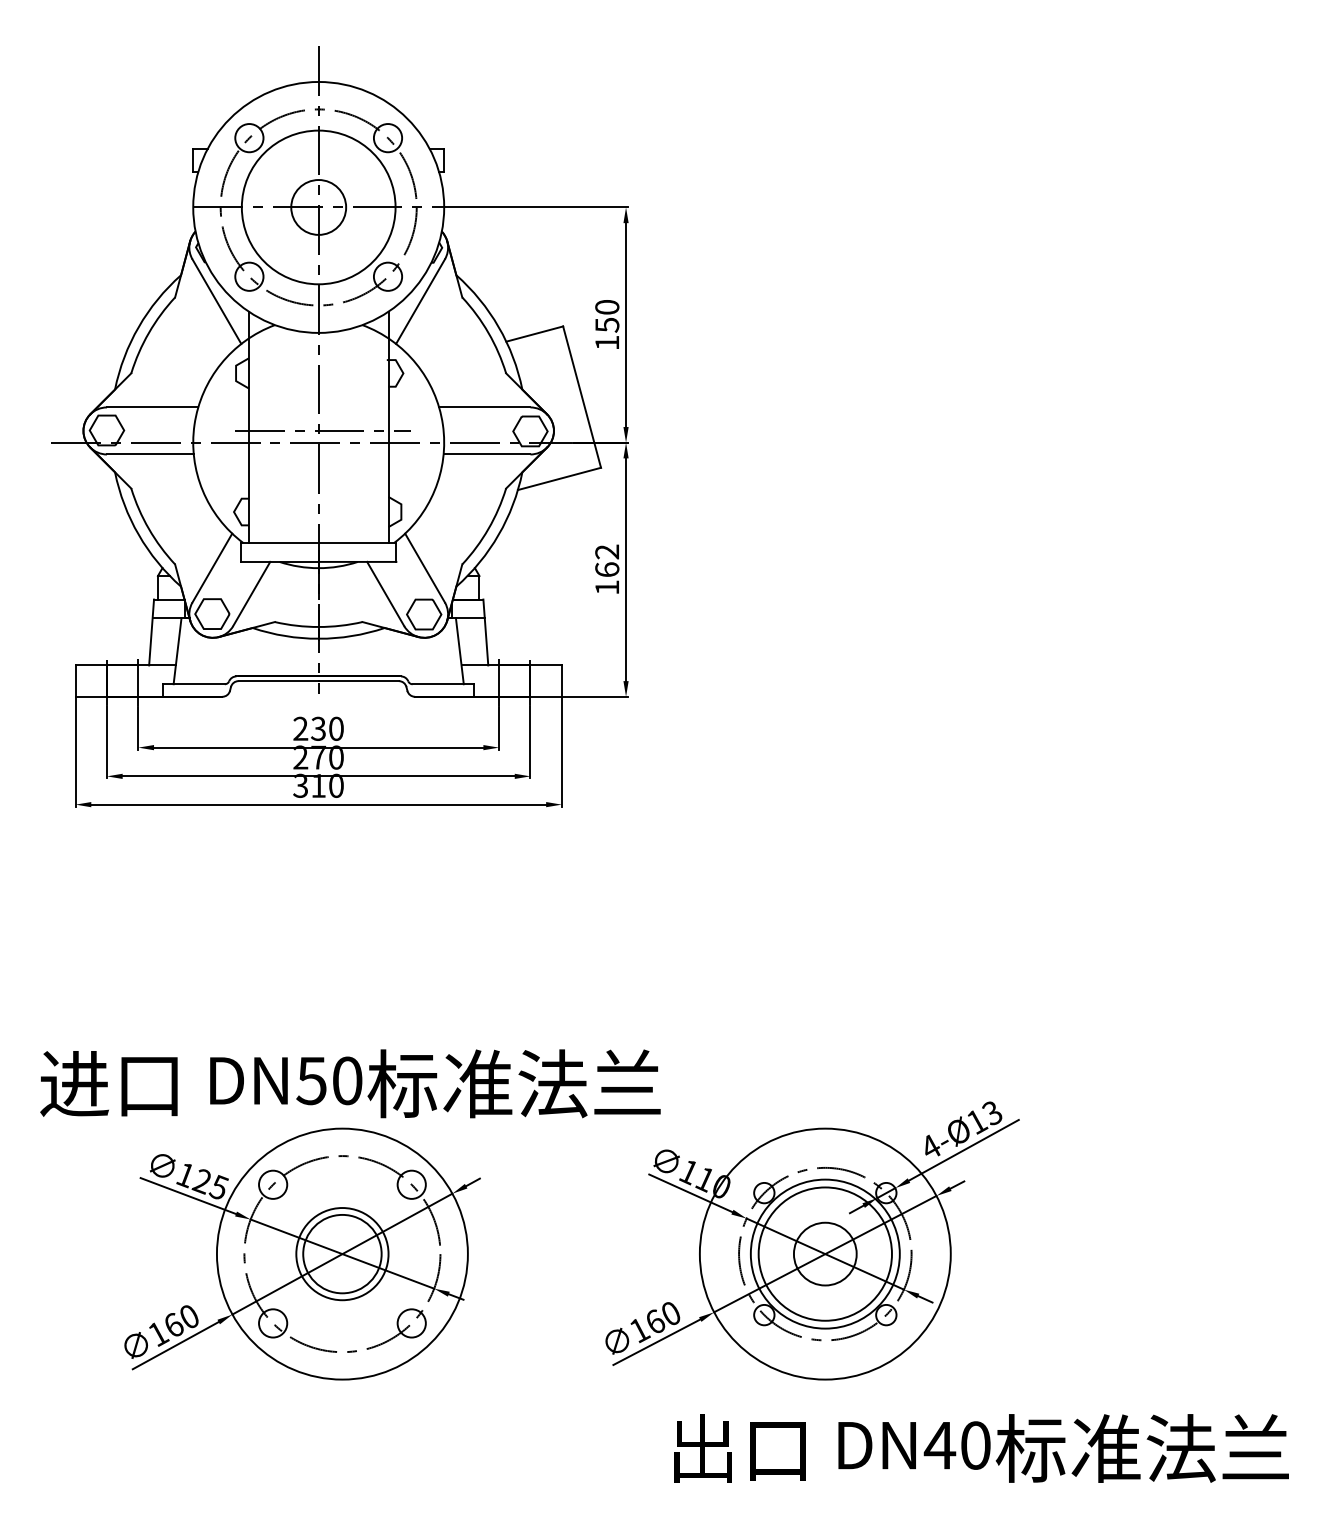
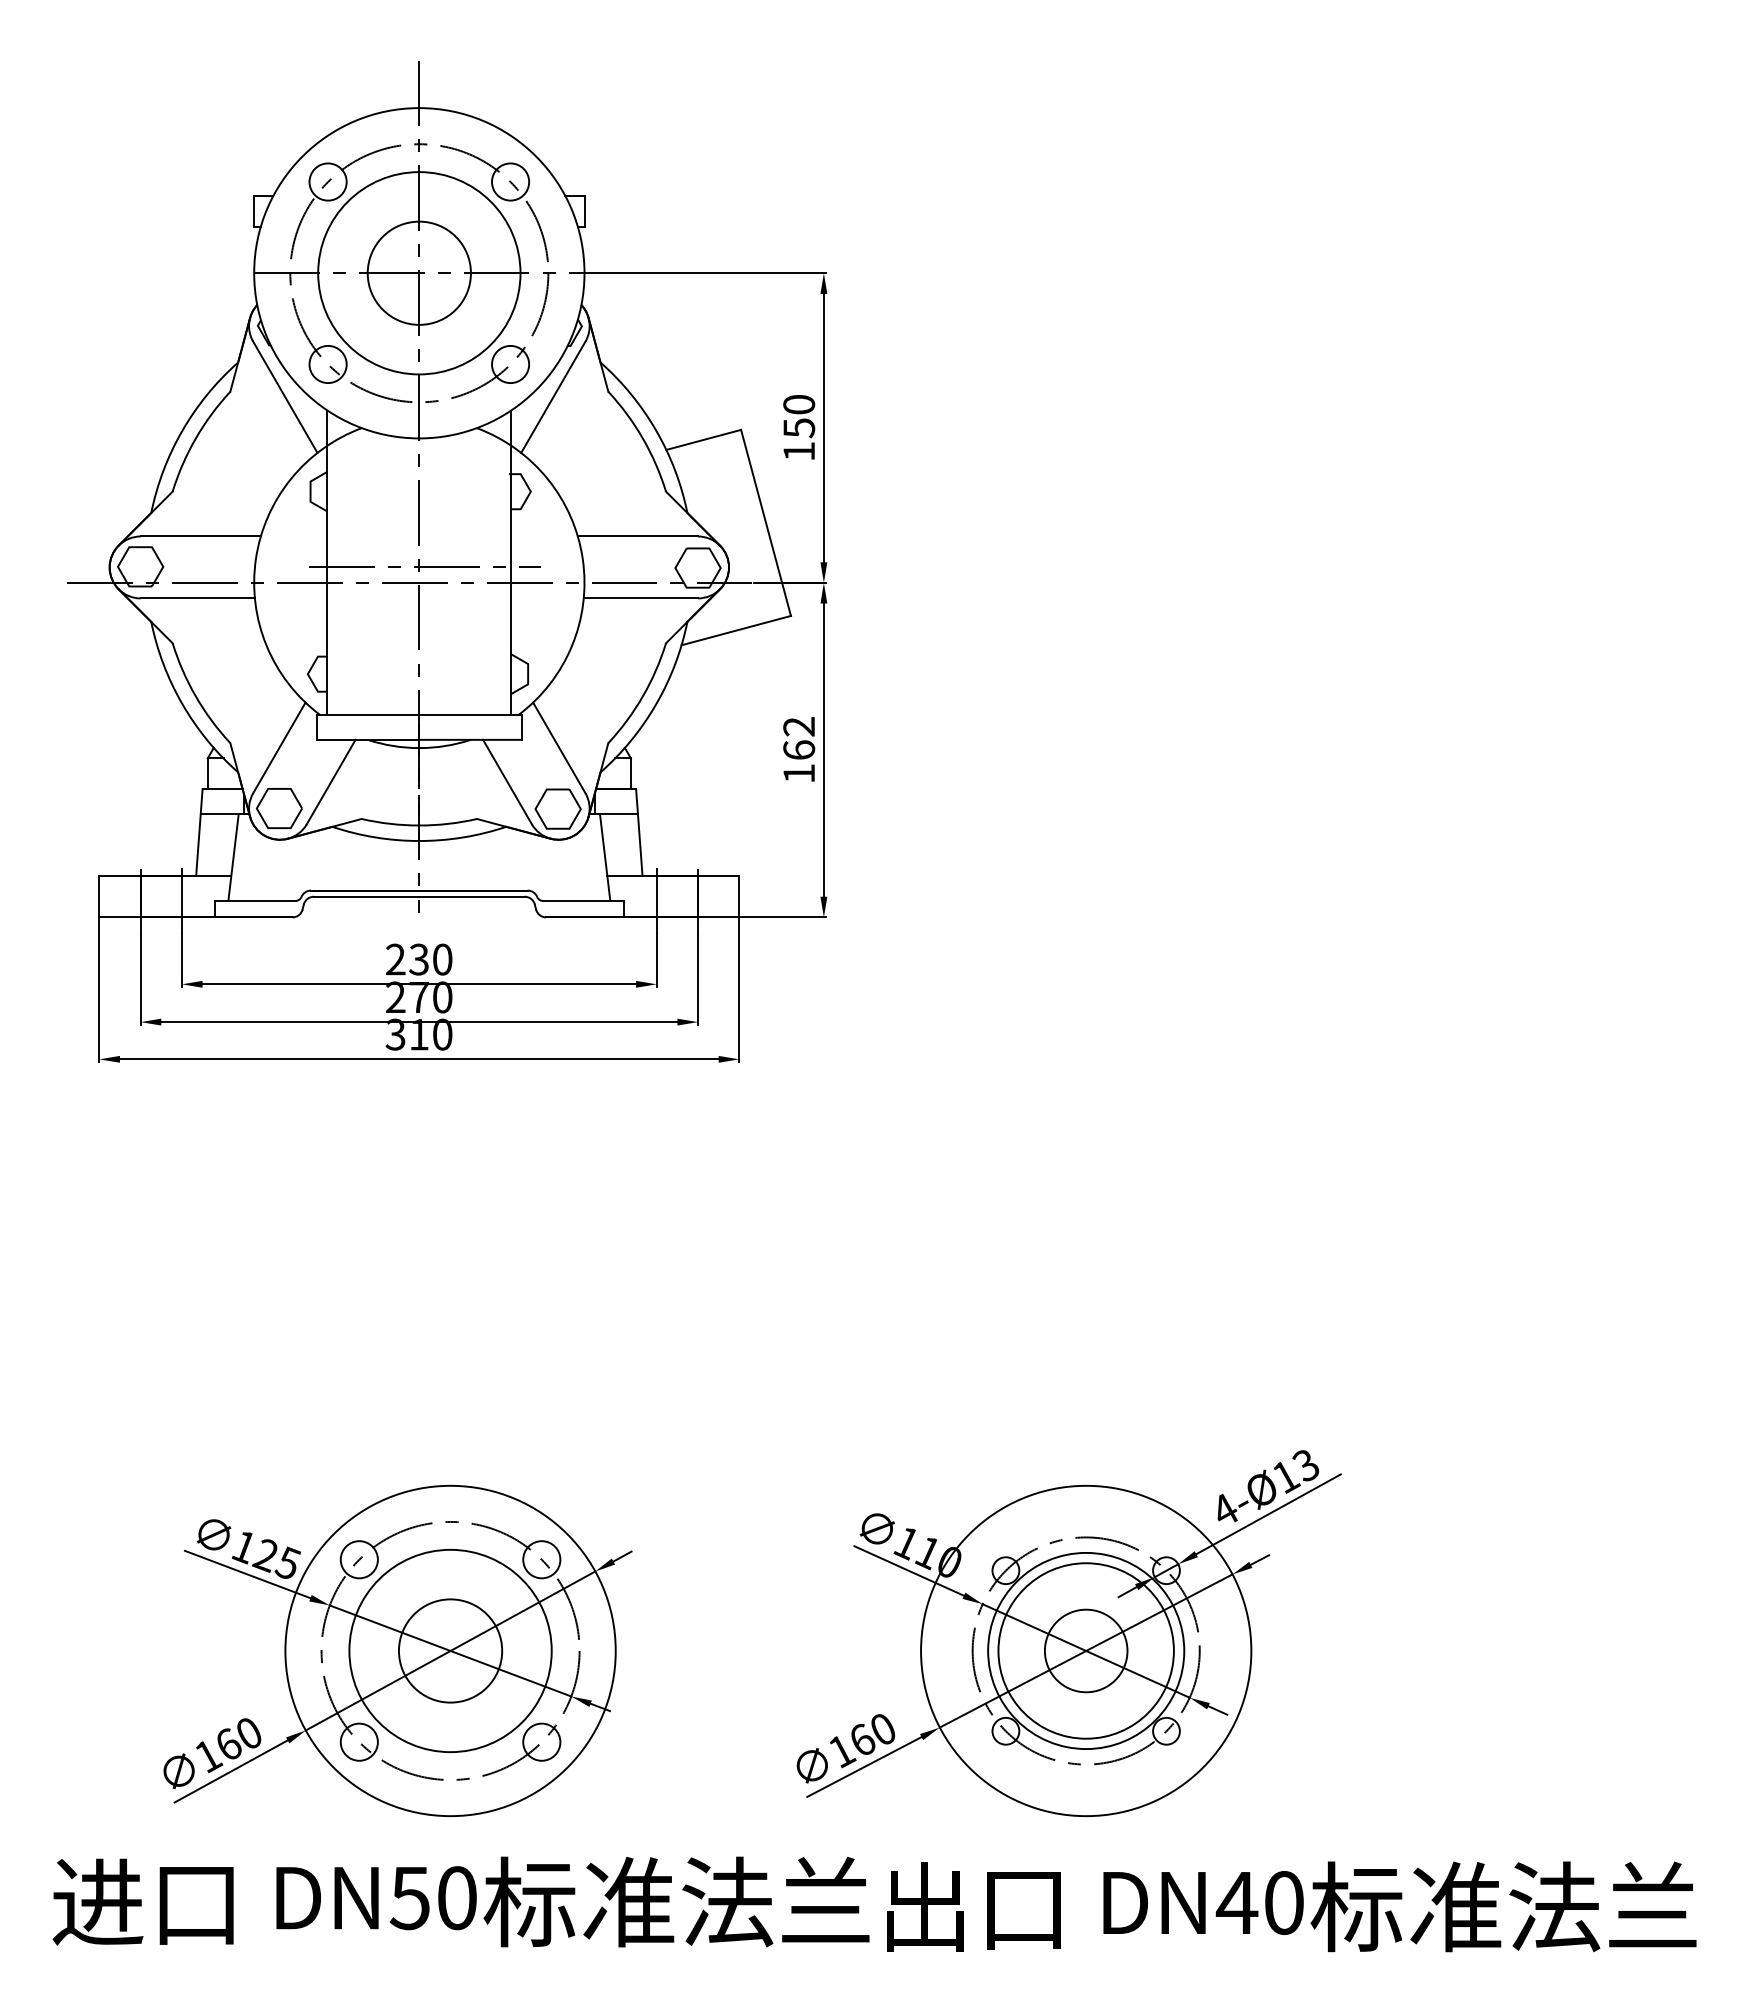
circle: (318, 207) -> (419, 273), size x1.43
text: (350, 1083) -> (461, 1901), moved
circle: (342, 1253) -> (450, 1650), size x1.67

